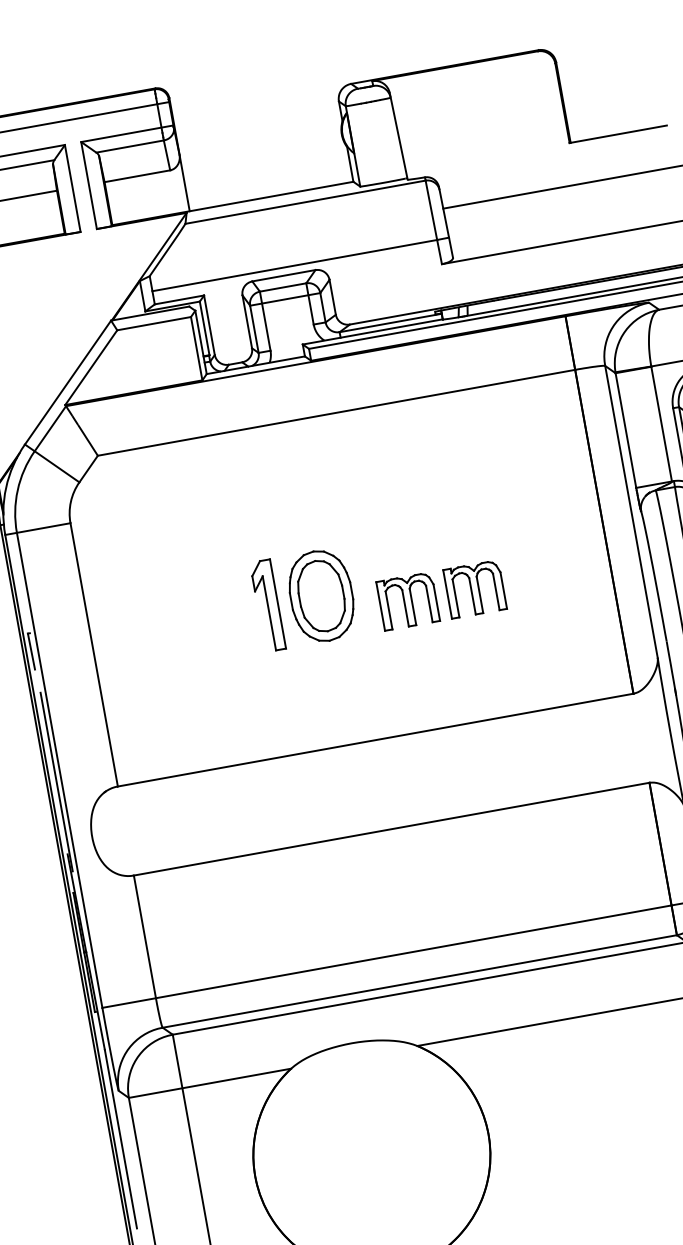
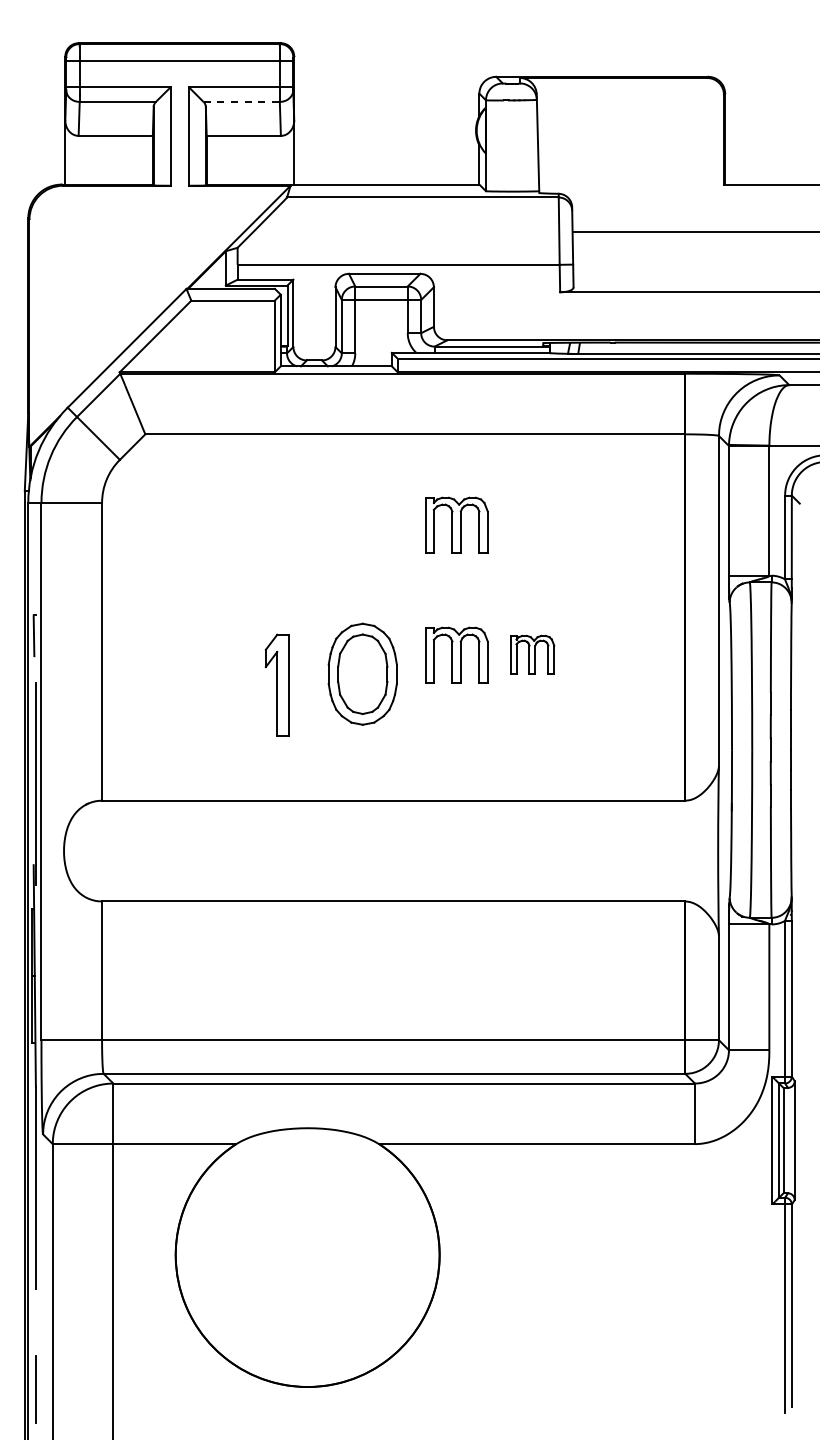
line: (130, 146) -> (242, 101), solid -> dashed
part: (387, 485) -> (456, 524), added
part: (475, 588) -> (532, 654), size x0.7
part: (321, 595) -> (362, 673), moved
part: (267, 605) -> (276, 684), moved

